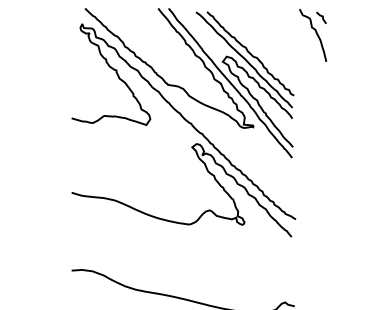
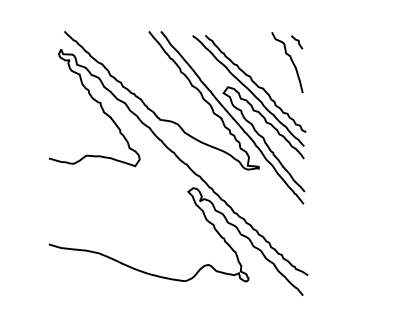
part: (313, 35) -> (287, 62), moved

